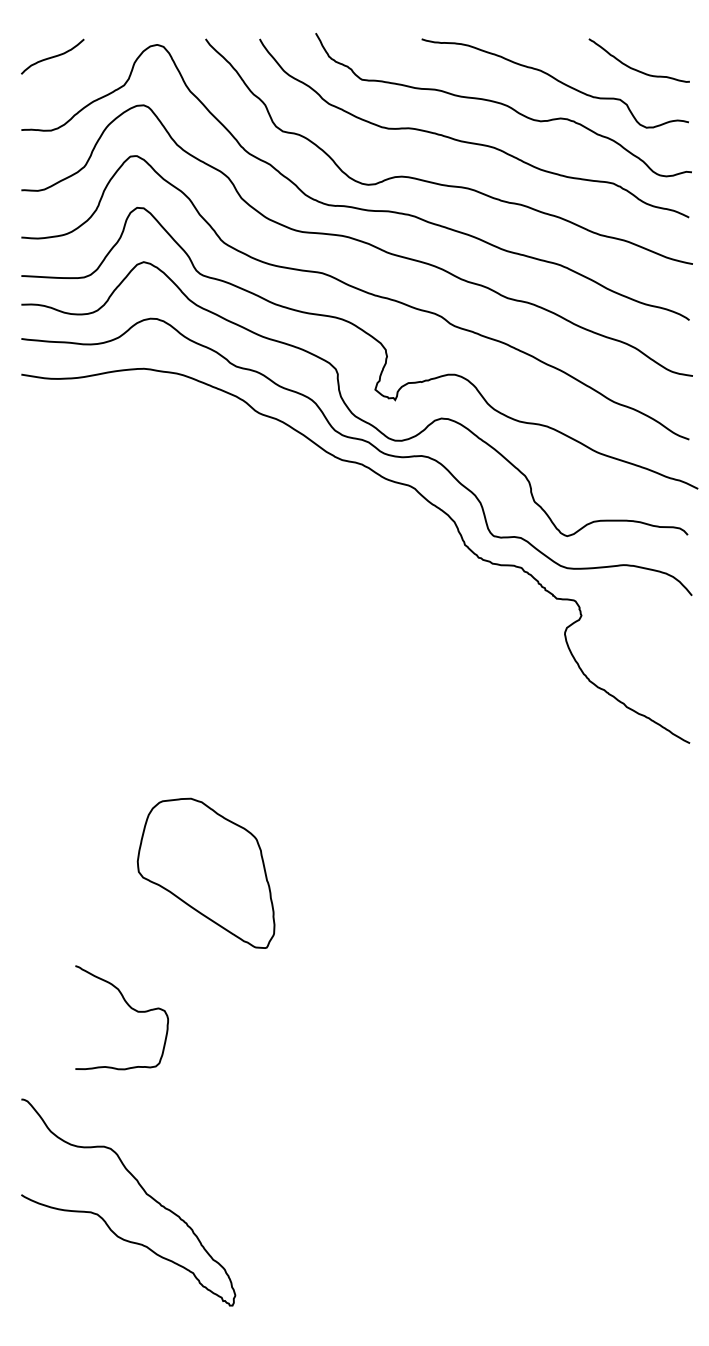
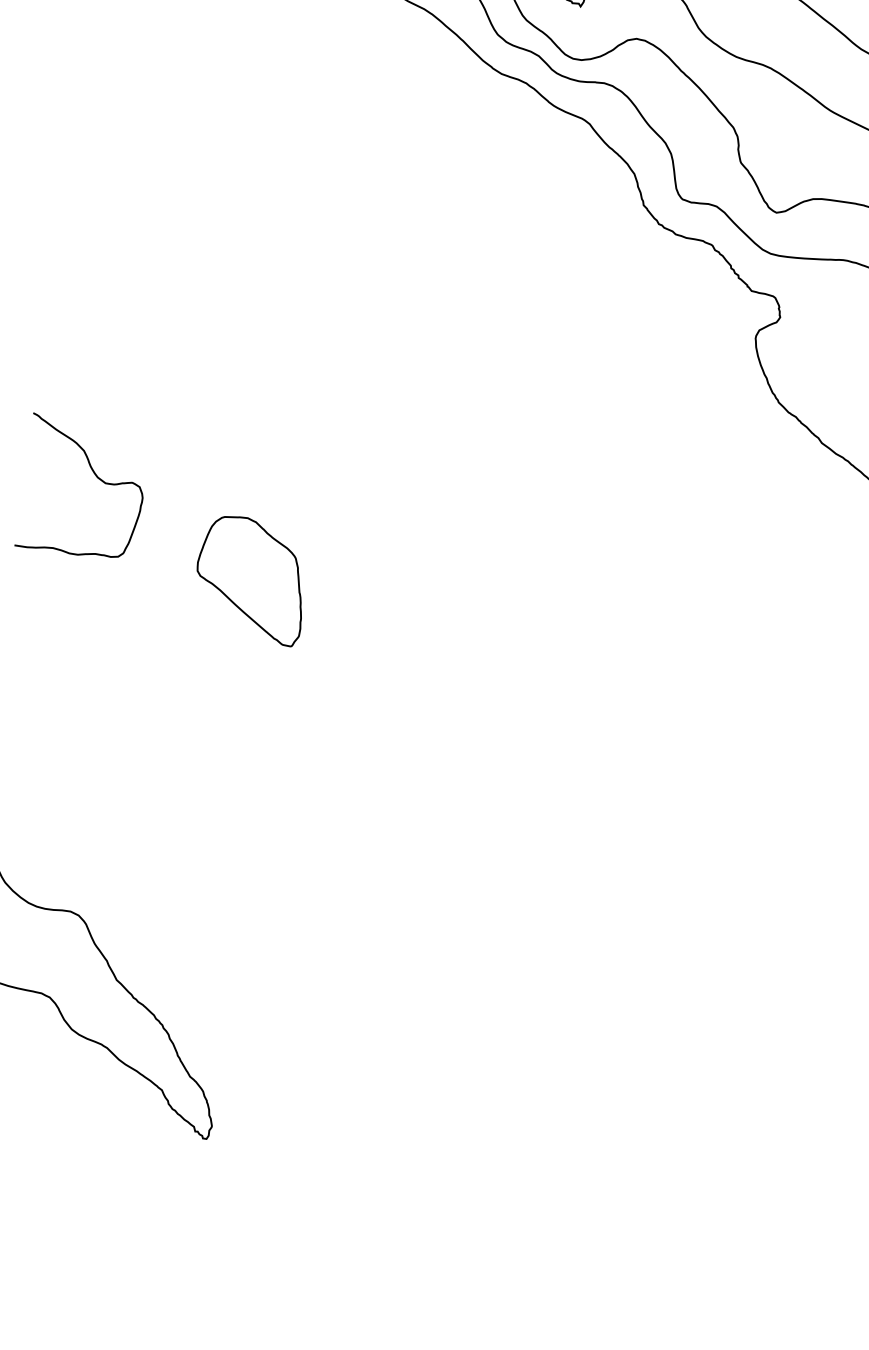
part: (205, 873) -> (250, 579), size x0.62
curve: (130, 1008) -> (96, 477), moved

